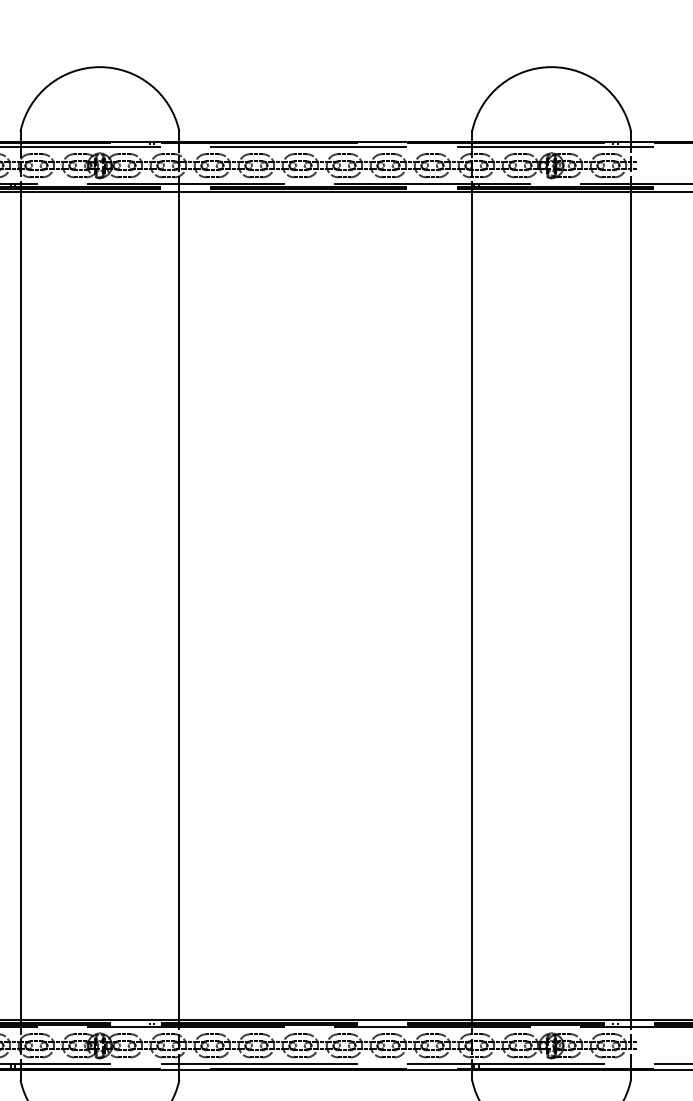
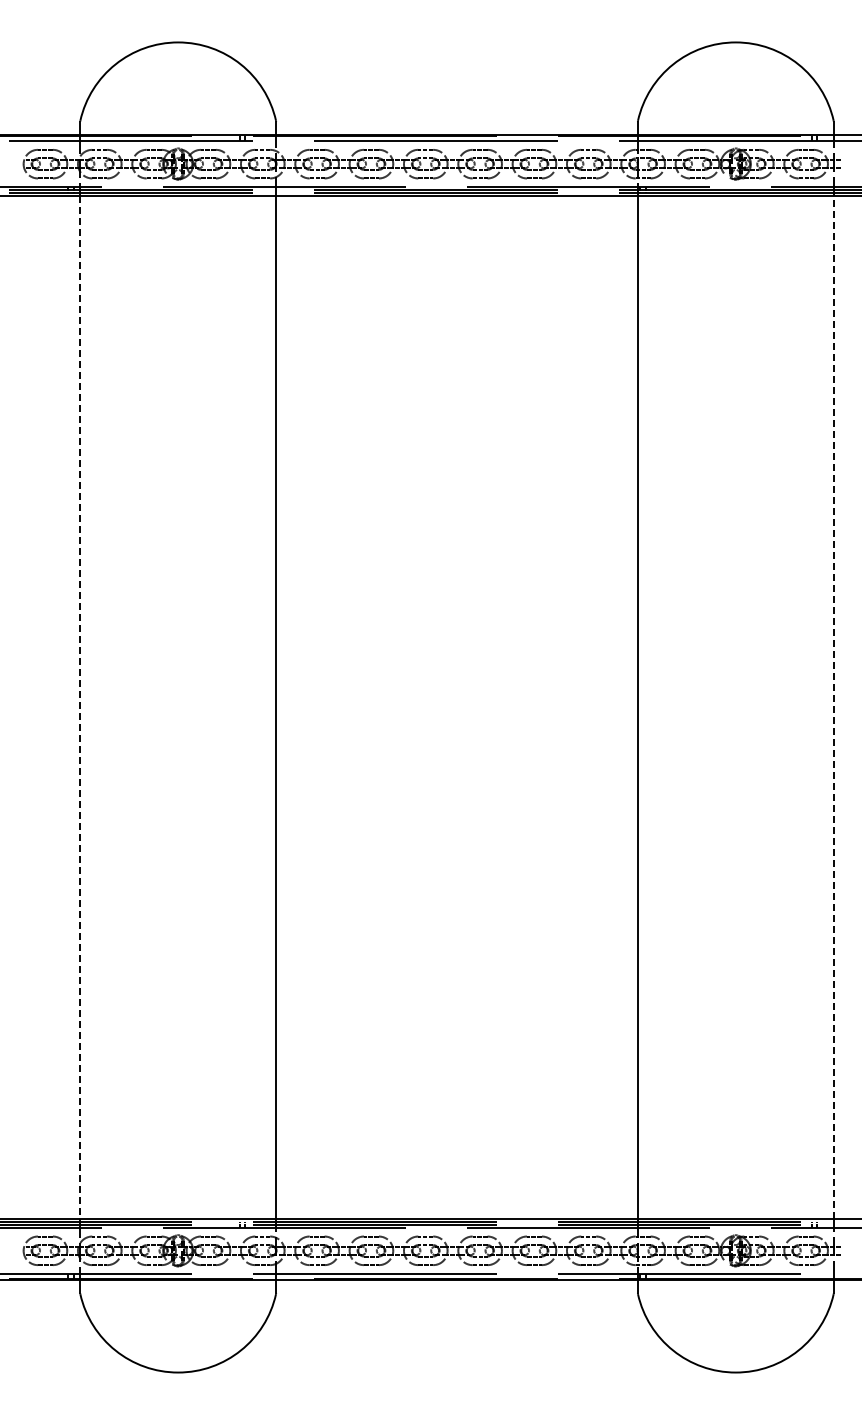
line: (20, 605) -> (80, 707), solid -> dashed
line: (630, 605) -> (833, 707), solid -> dashed

